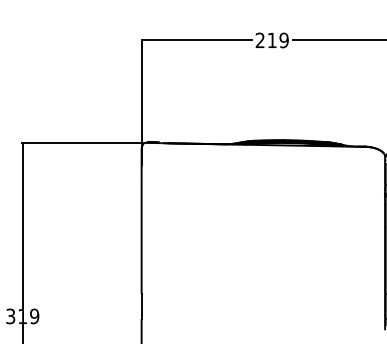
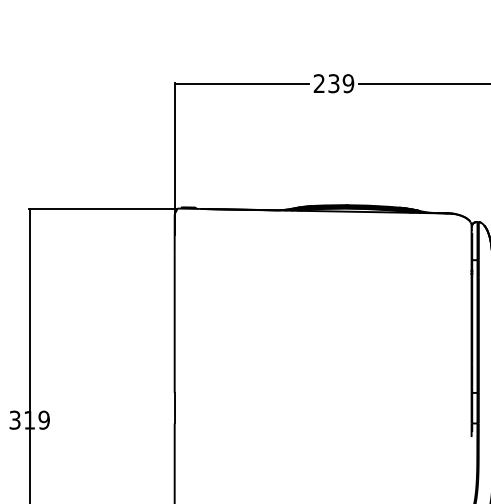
text: (271, 40) -> (333, 83), 219 -> 239

